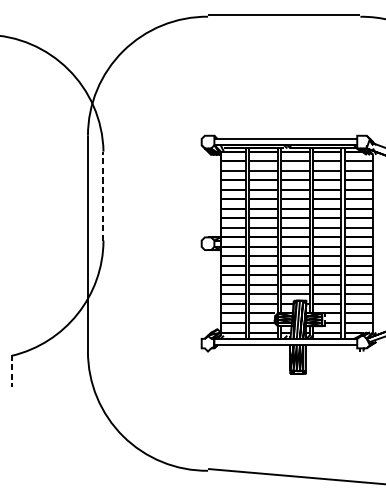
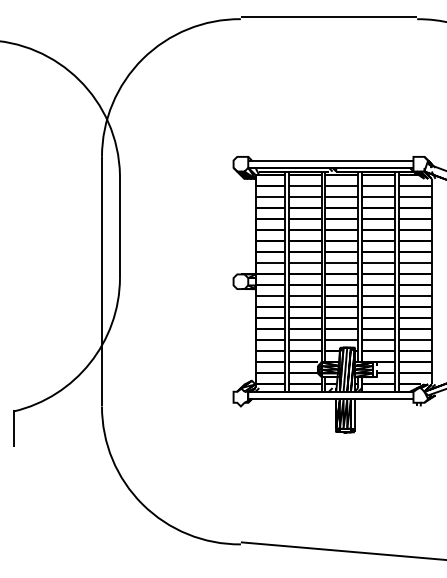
line: (103, 195) -> (119, 226), dashed -> solid
line: (11, 371) -> (13, 429), dashed -> solid

